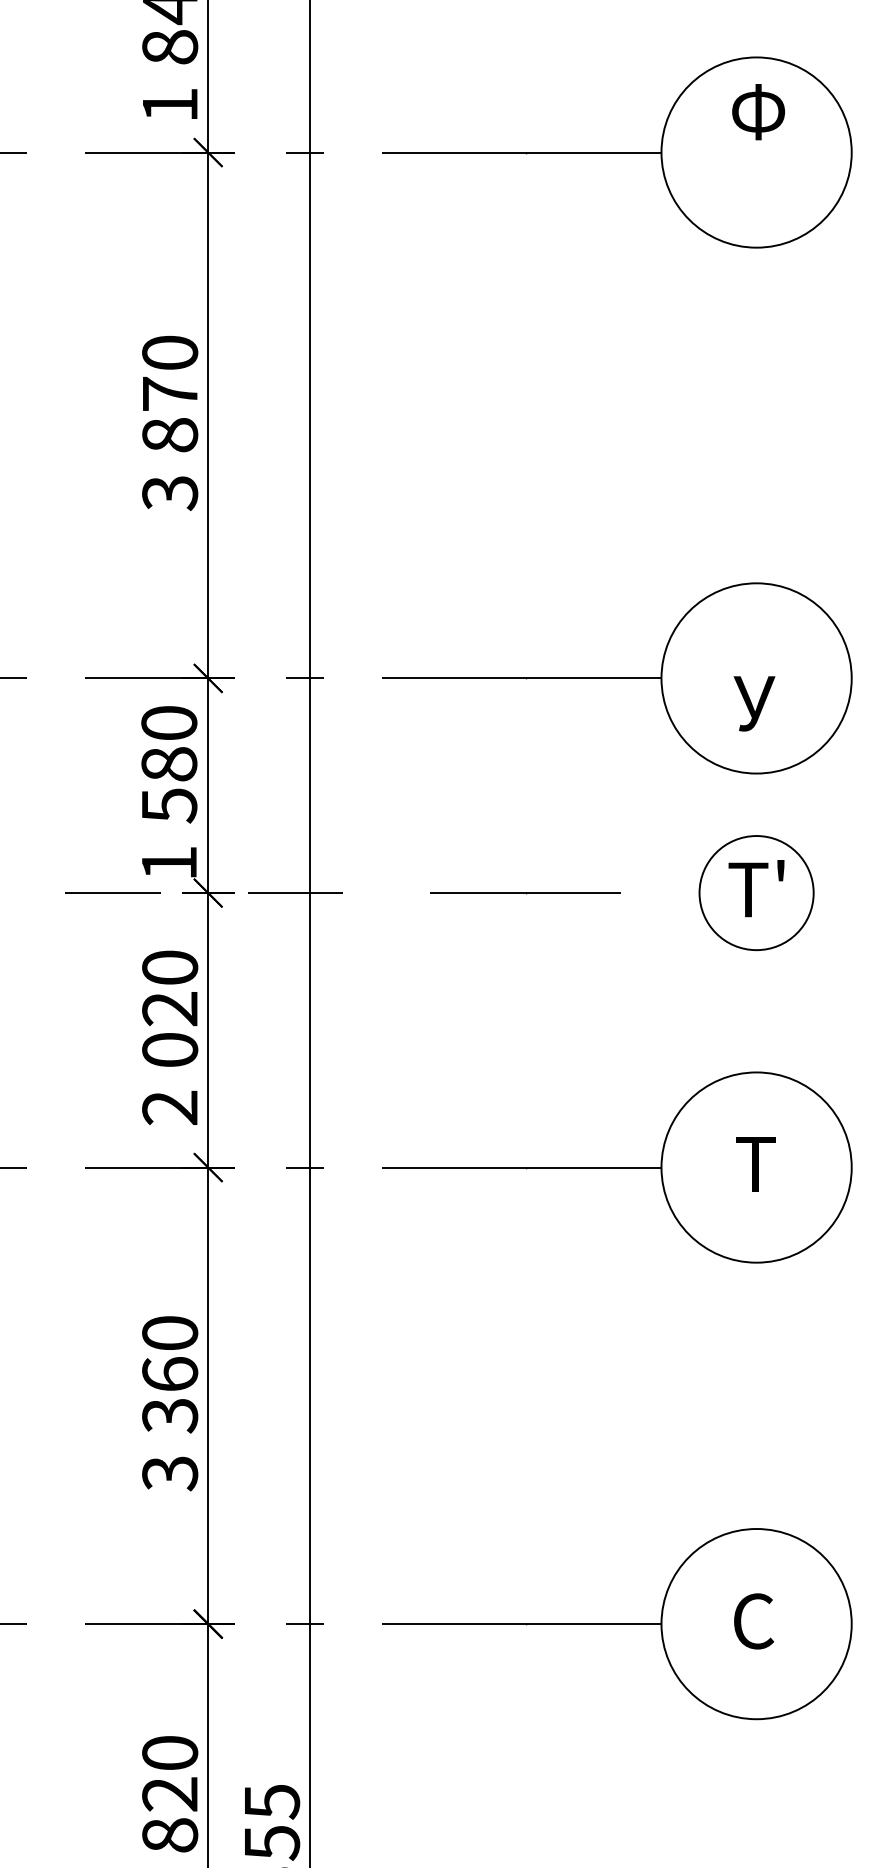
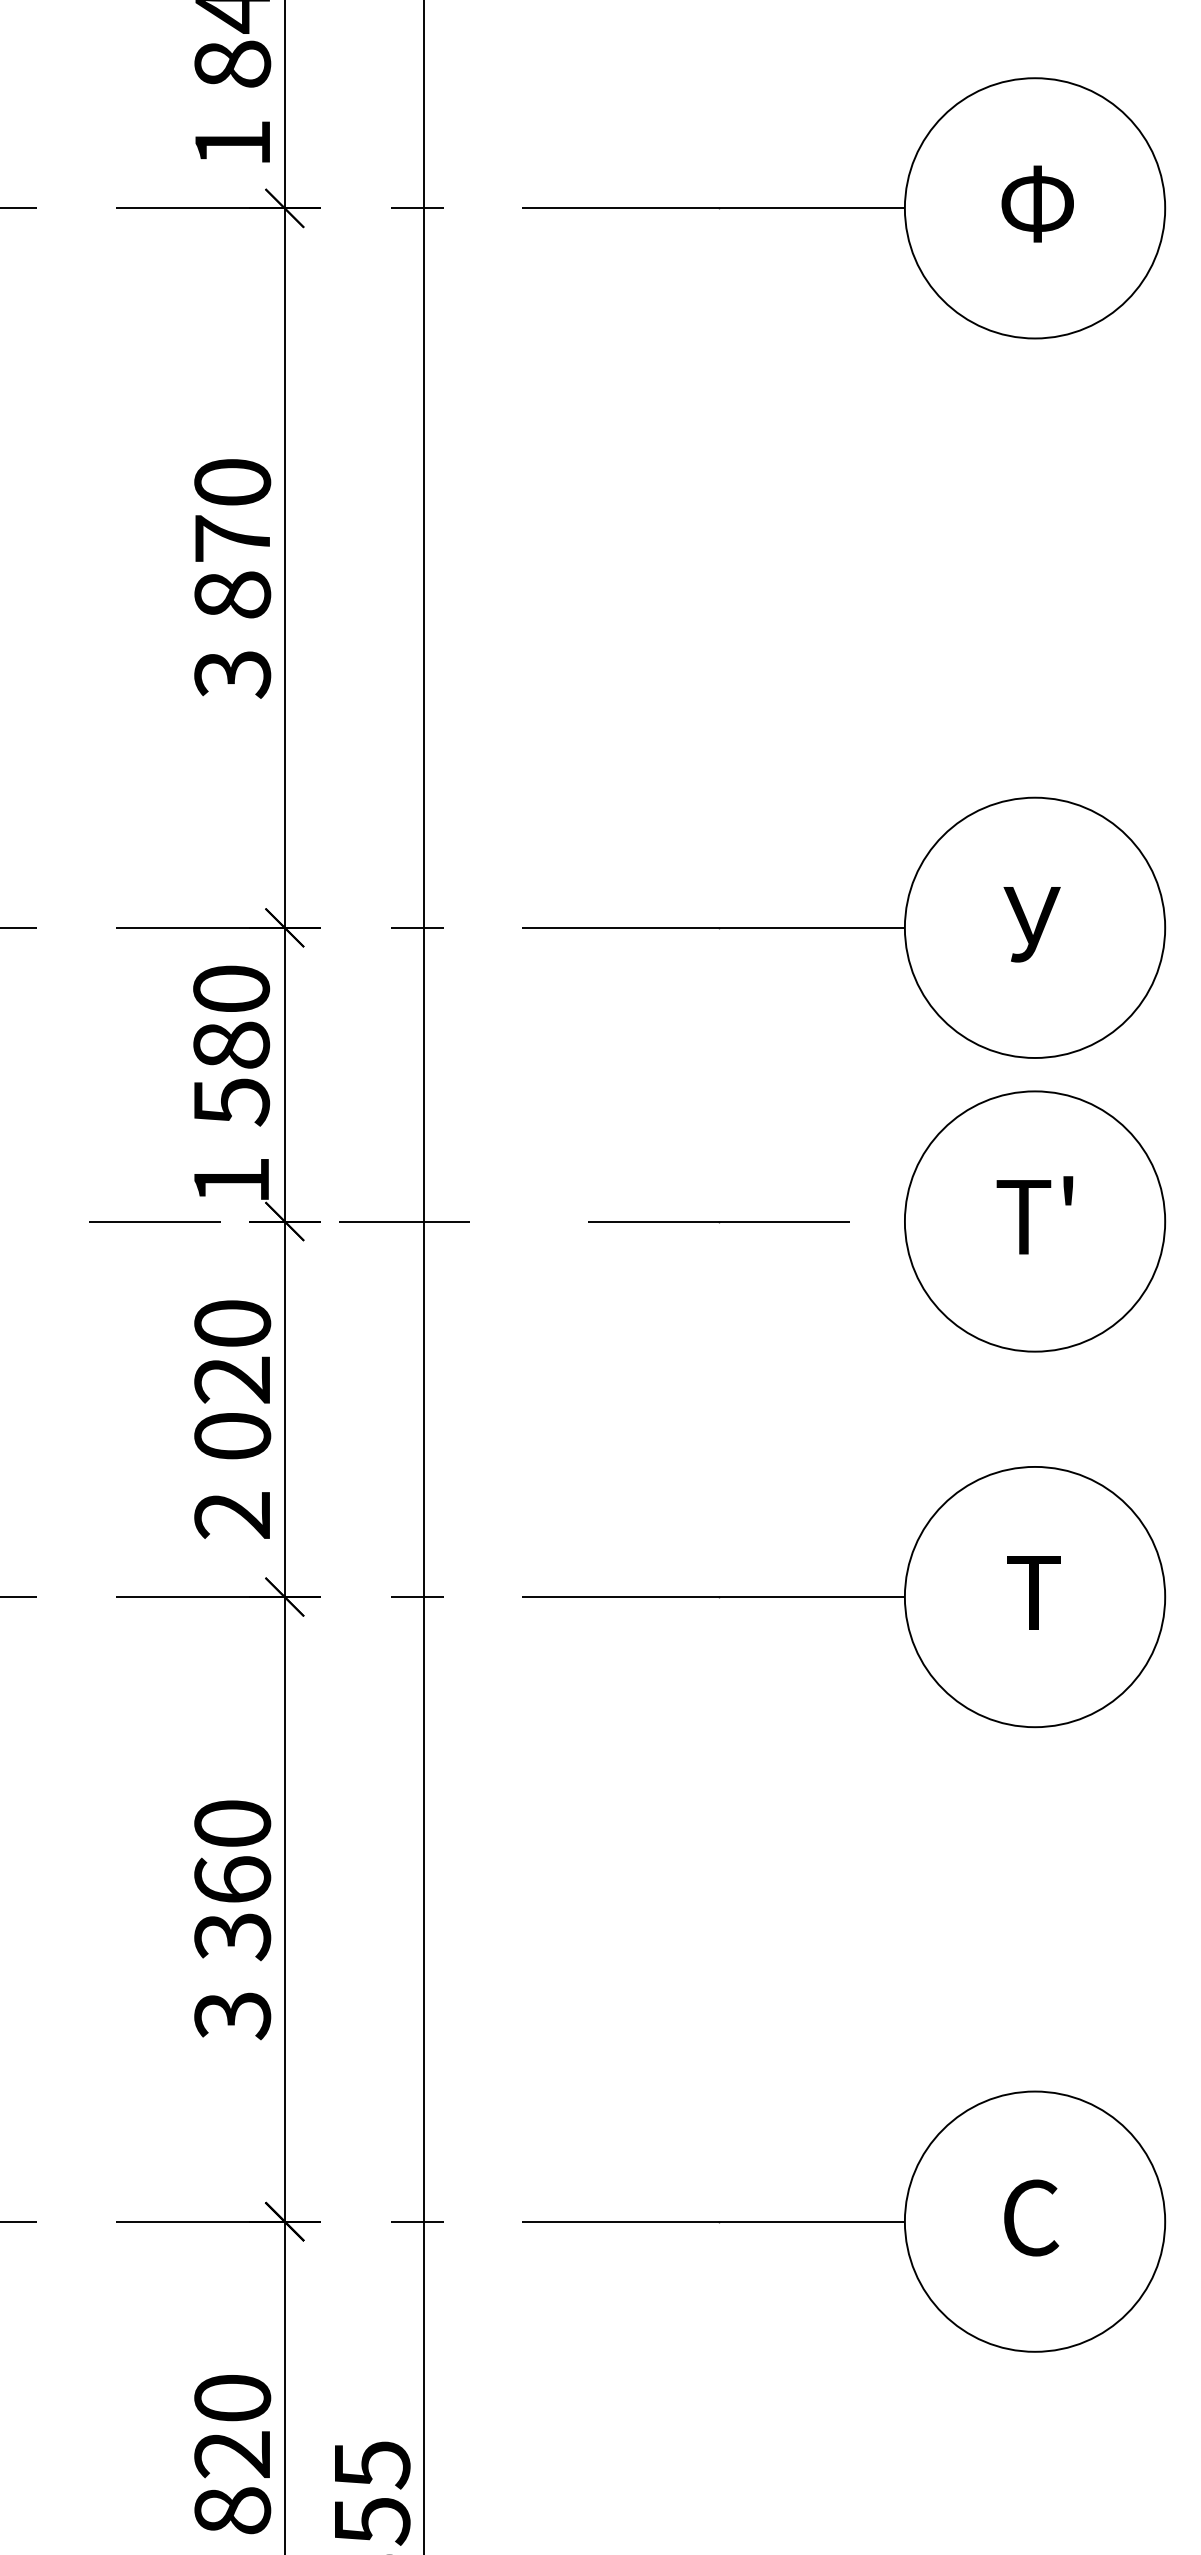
text: (758, 111) -> (1037, 203), moved
text: (754, 703) -> (1031, 924), moved
circle: (756, 893) -> (1034, 1221), size x1.67

